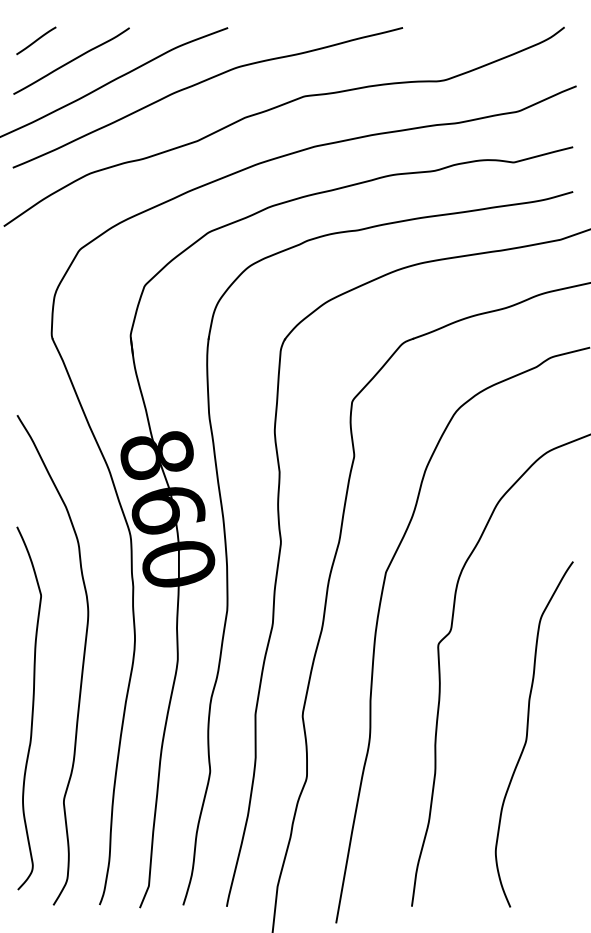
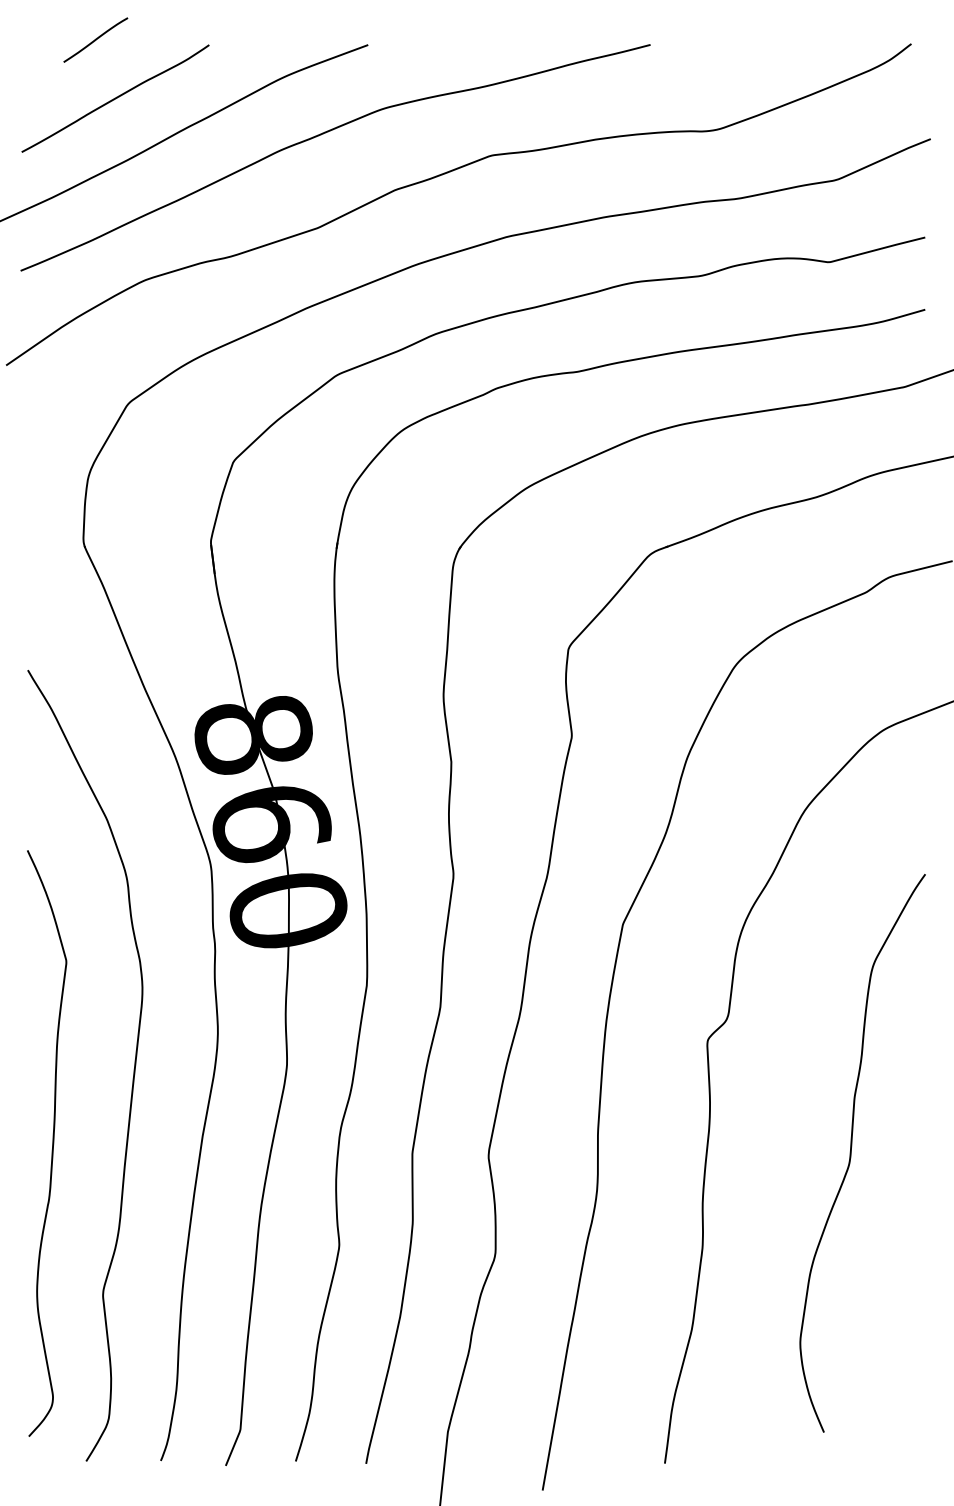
line: (36, 40) -> (96, 39), moved
curve: (528, 731) -> (853, 1148), moved

